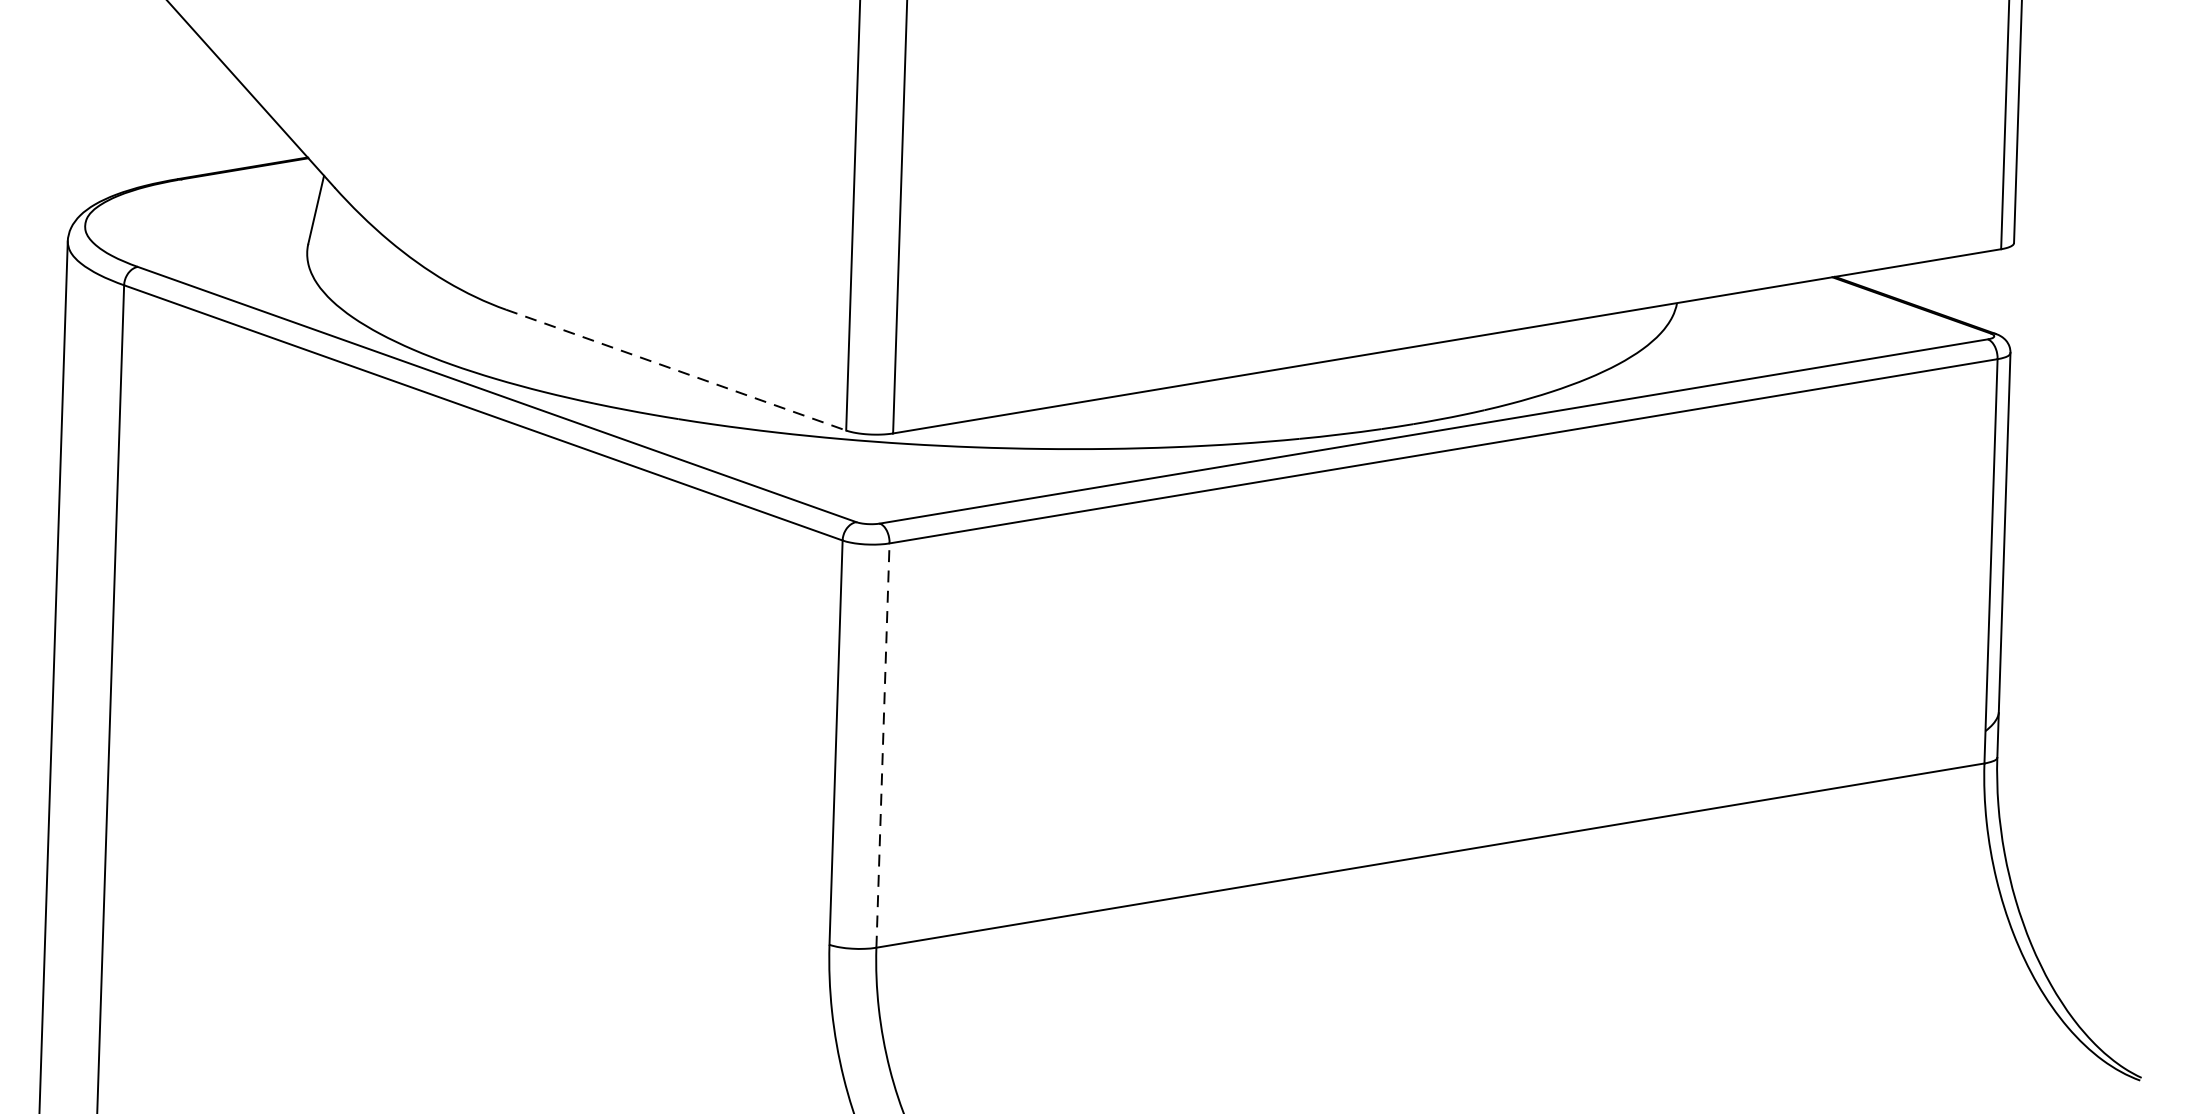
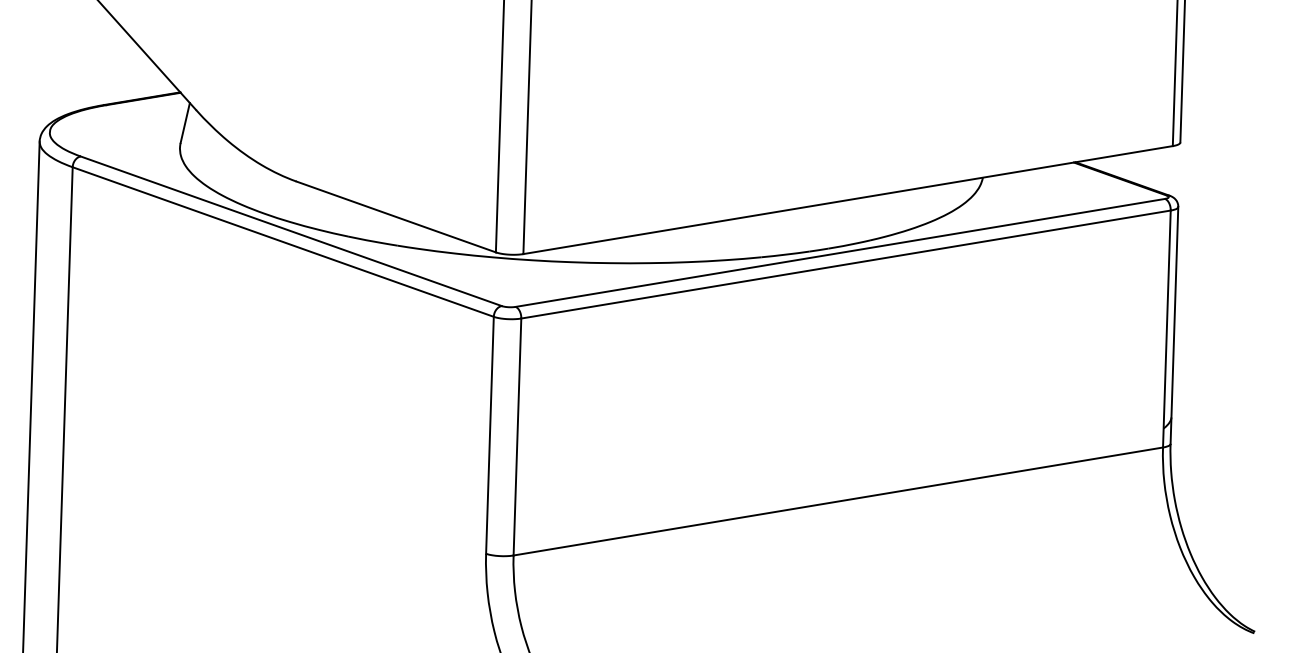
line: (676, 369) -> (396, 216), dashed -> solid
line: (883, 746) -> (517, 437), dashed -> solid

